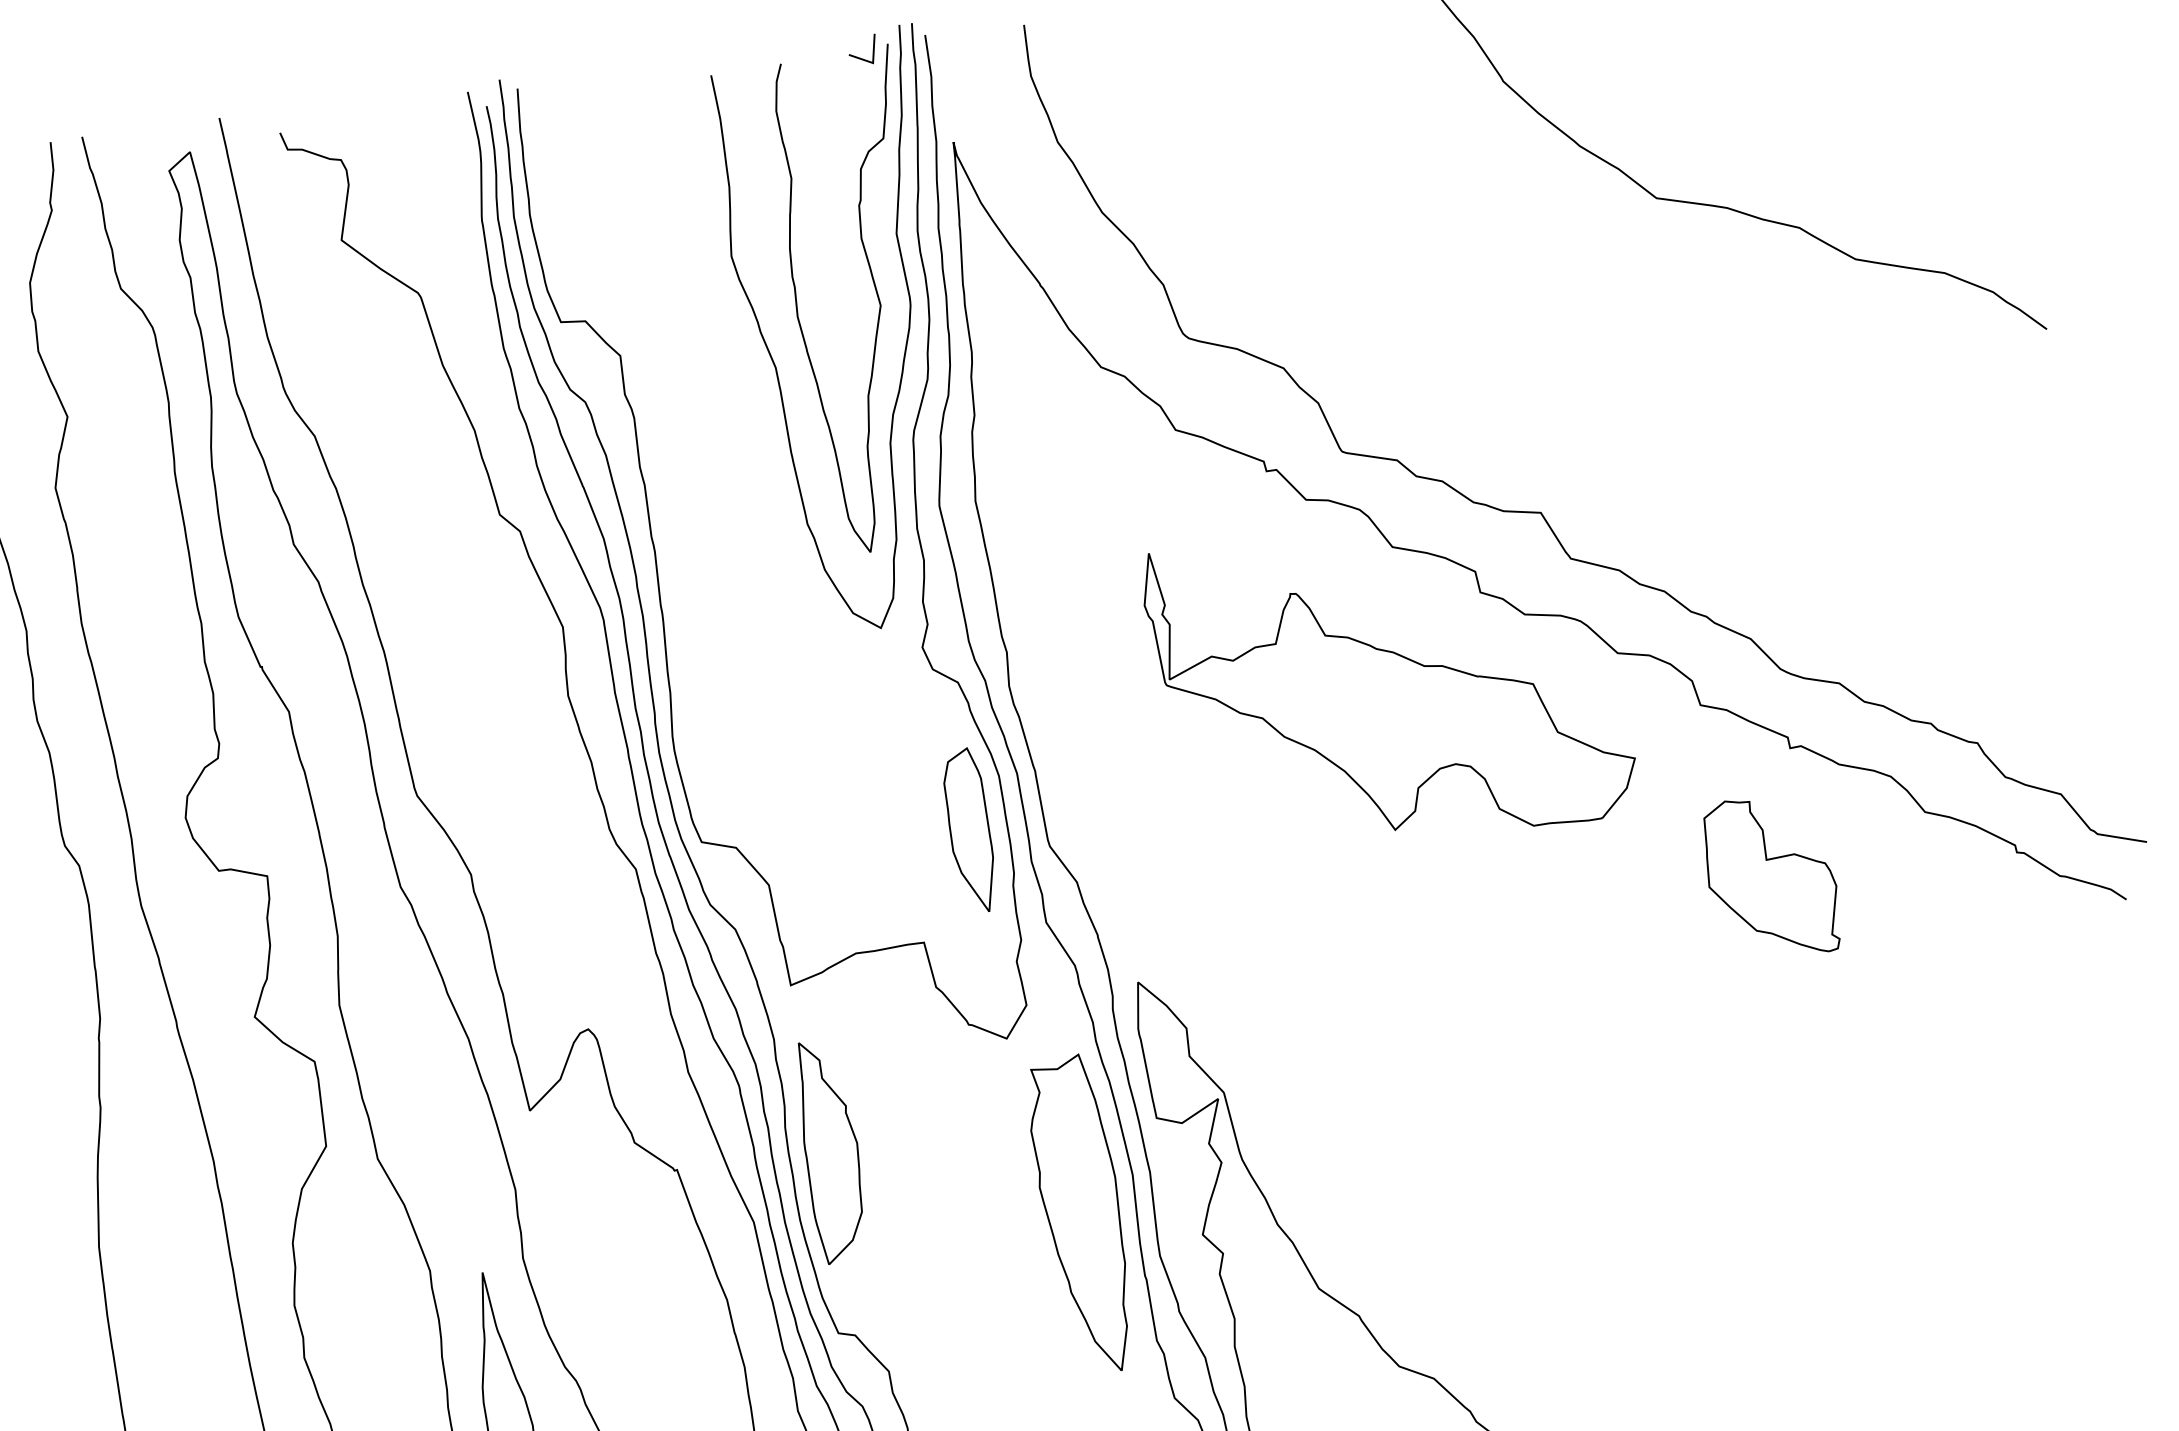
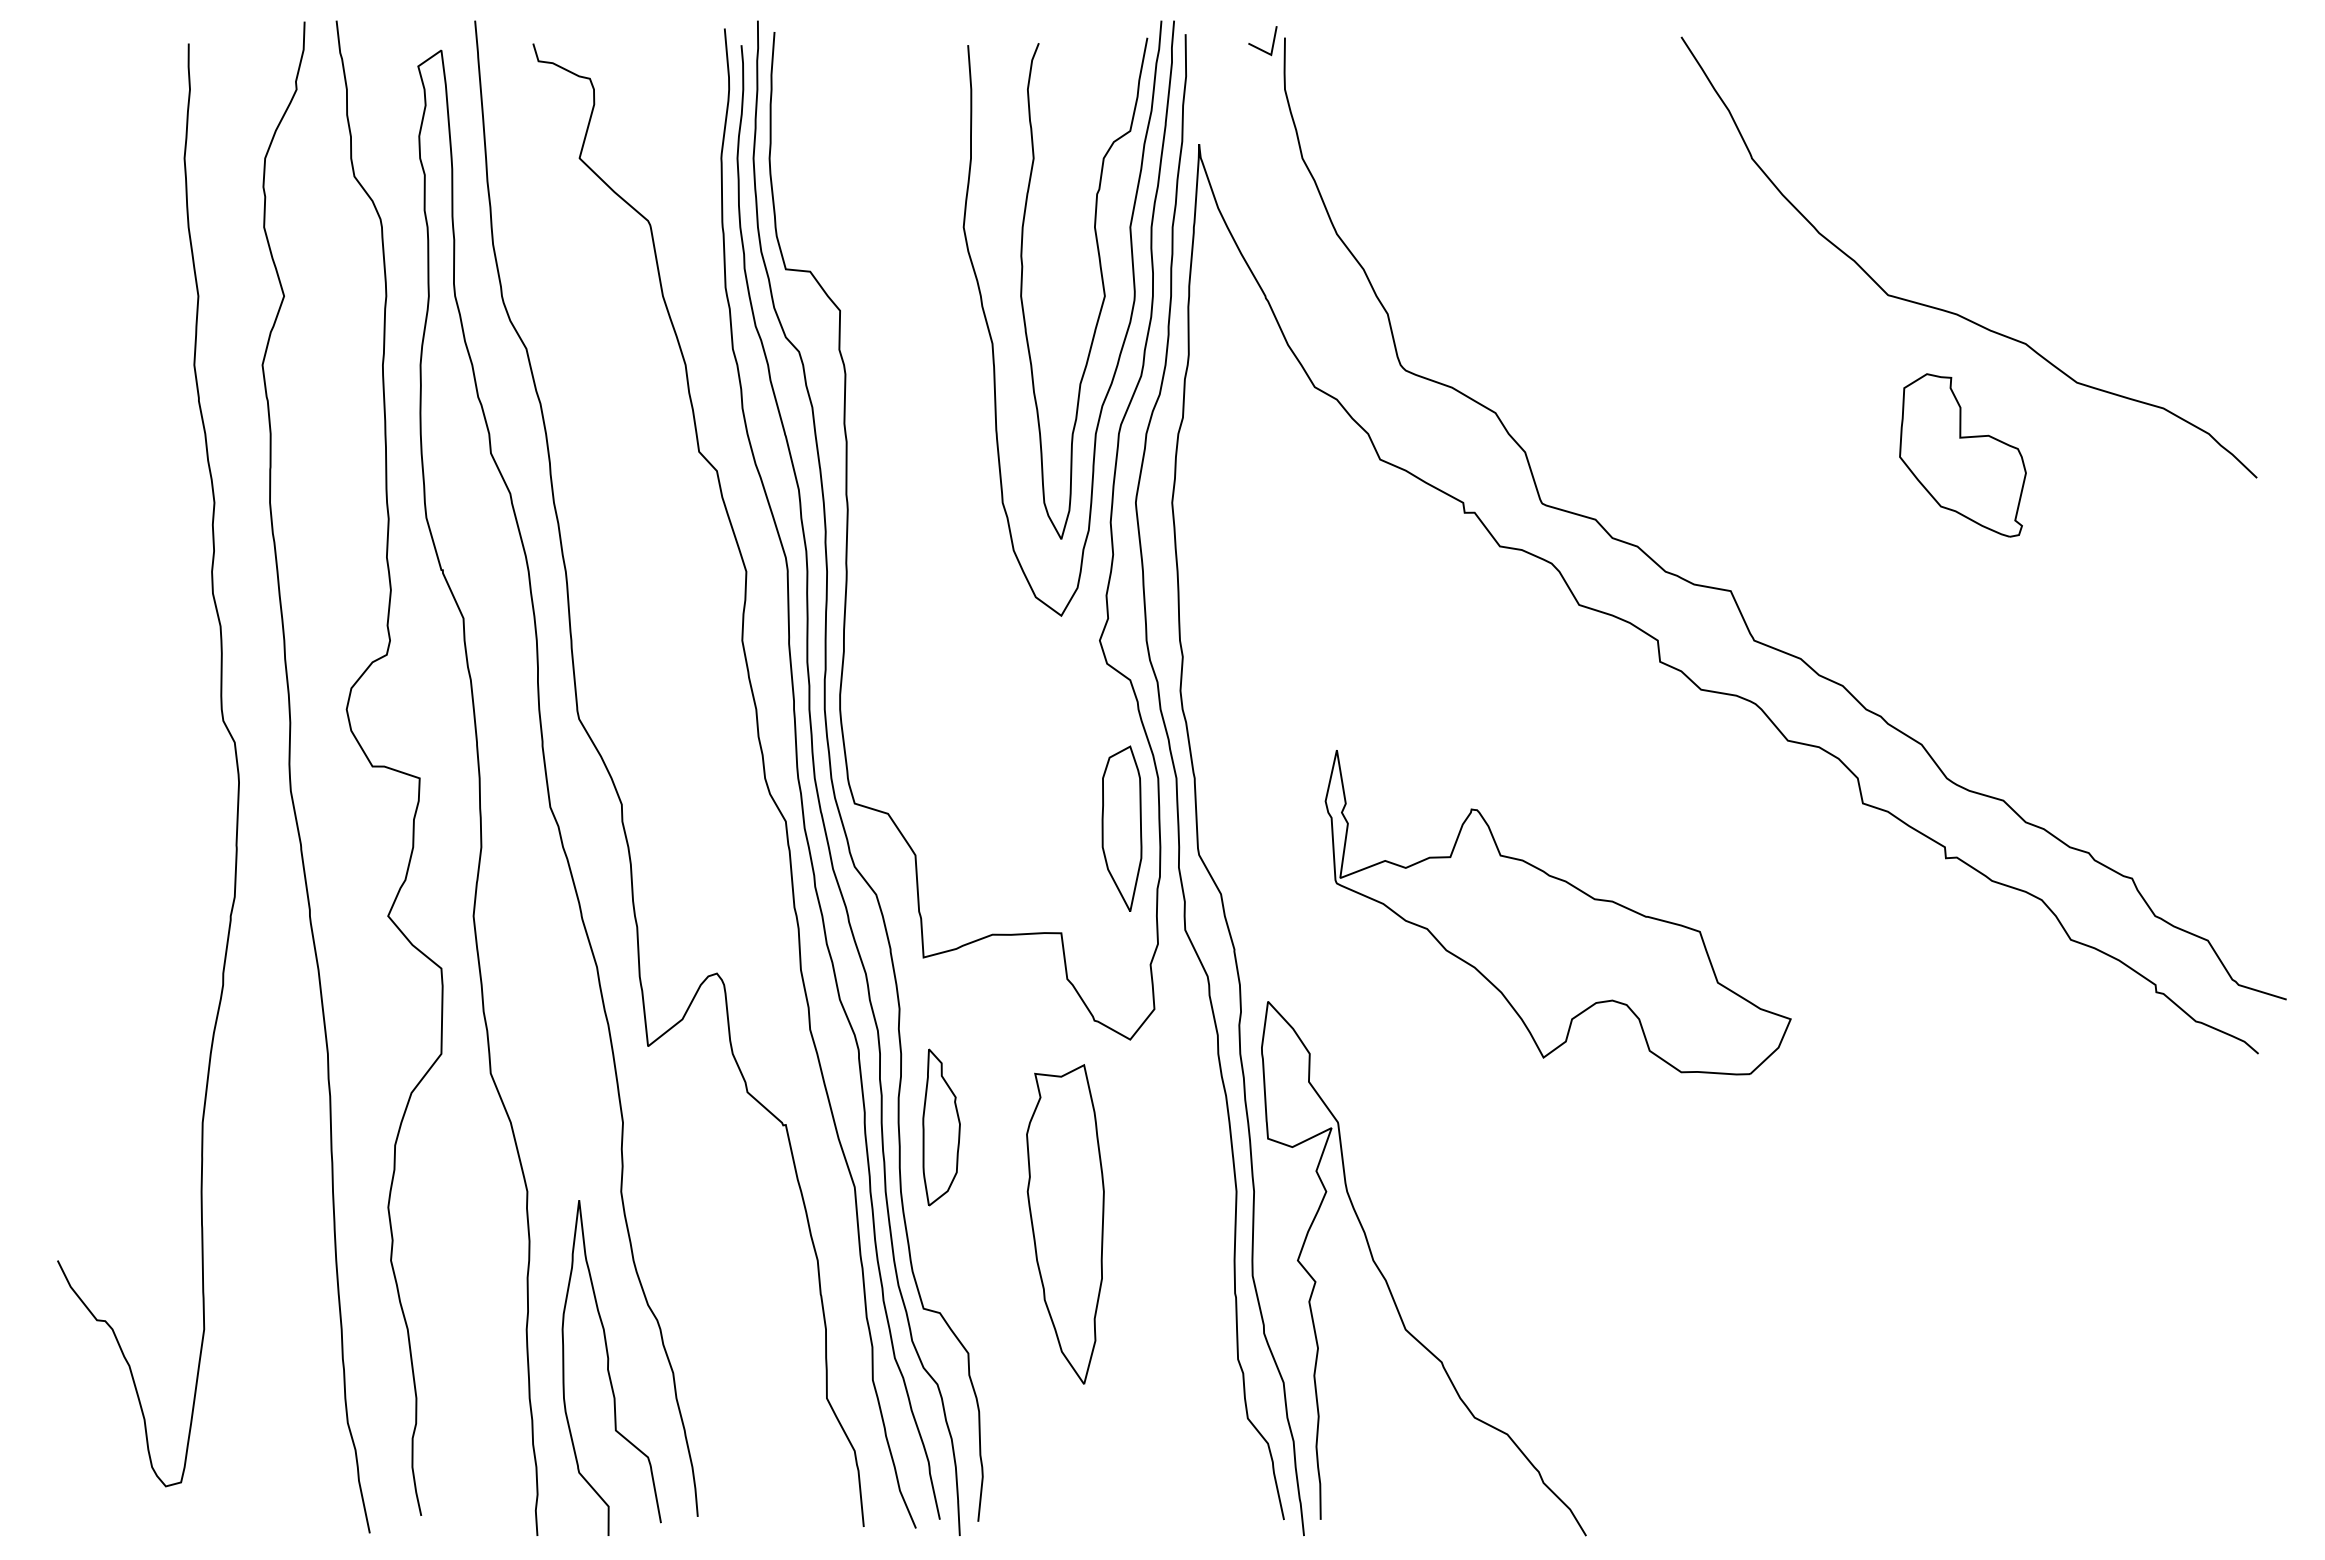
line: (859, 57) -> (1258, 47), moved
part: (1389, 684) -> (1557, 912), moved
part: (1771, 877) -> (1962, 455), moved
part: (831, 1151) -> (941, 1127), size x0.7
part: (1081, 1214) -> (1065, 1224), moved

